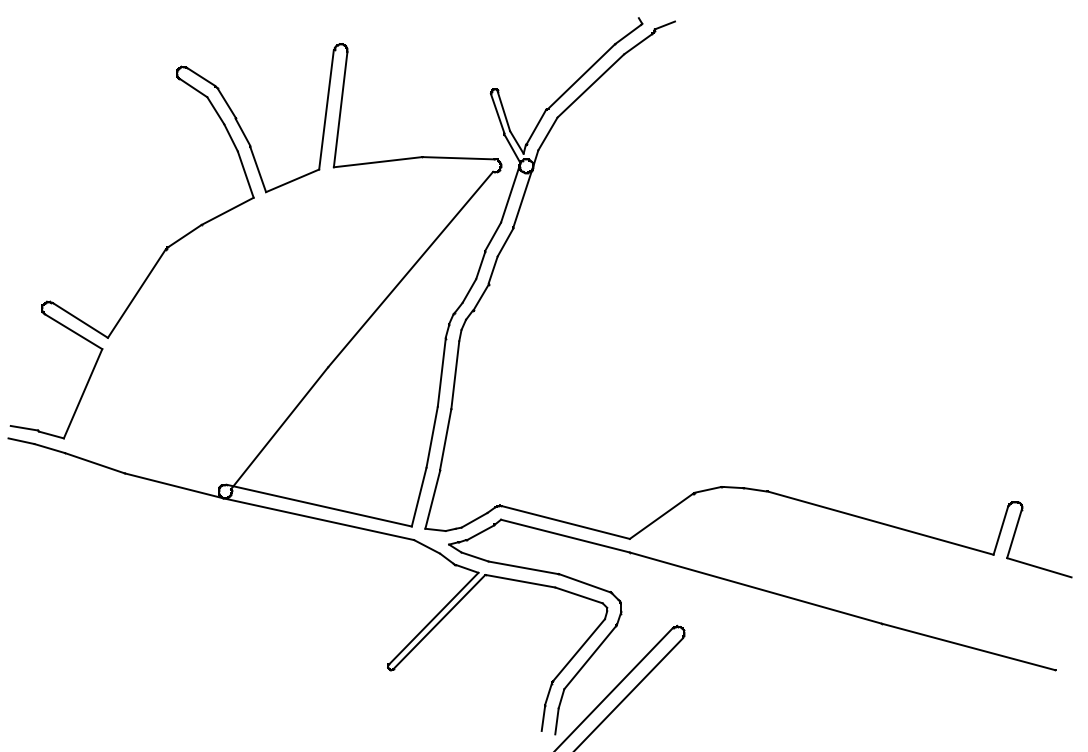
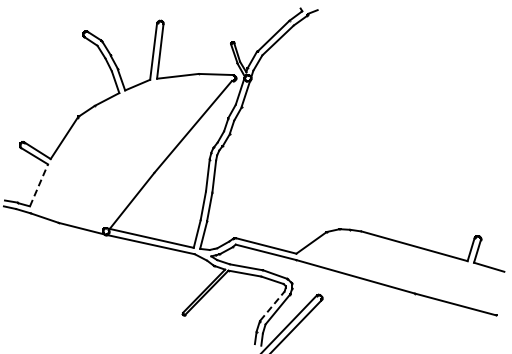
line: (84, 394) -> (39, 185), solid -> dashed
line: (579, 648) -> (272, 305), solid -> dashed

